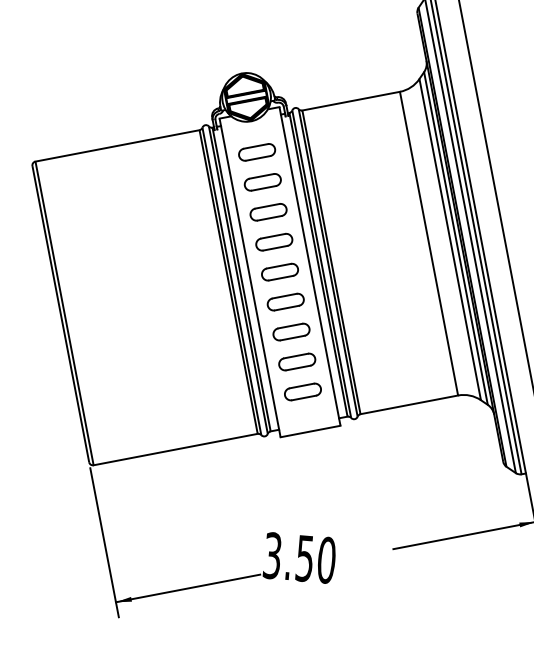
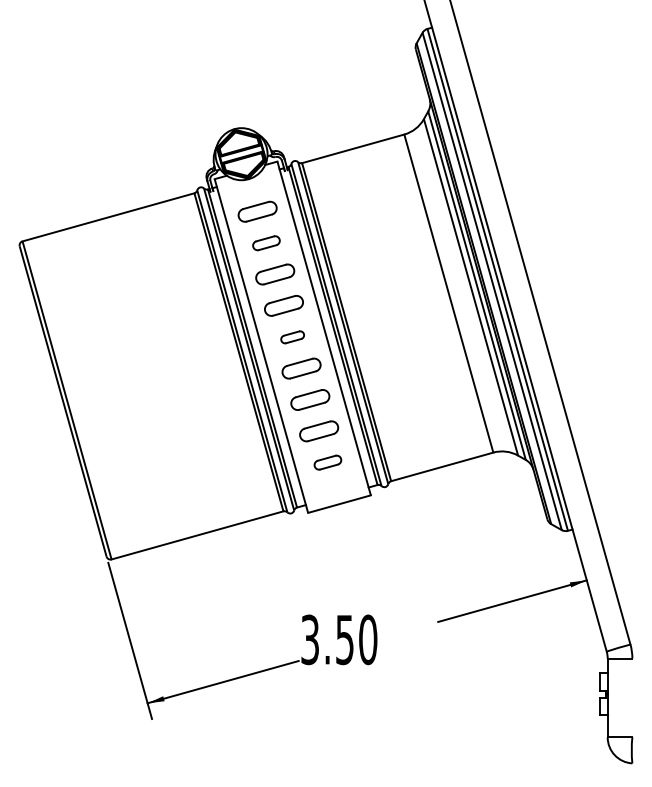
part: (262, 182) -> (266, 243), size x0.7
part: (279, 272) -> (292, 337), size x0.6
part: (302, 391) -> (327, 462), size x0.7

